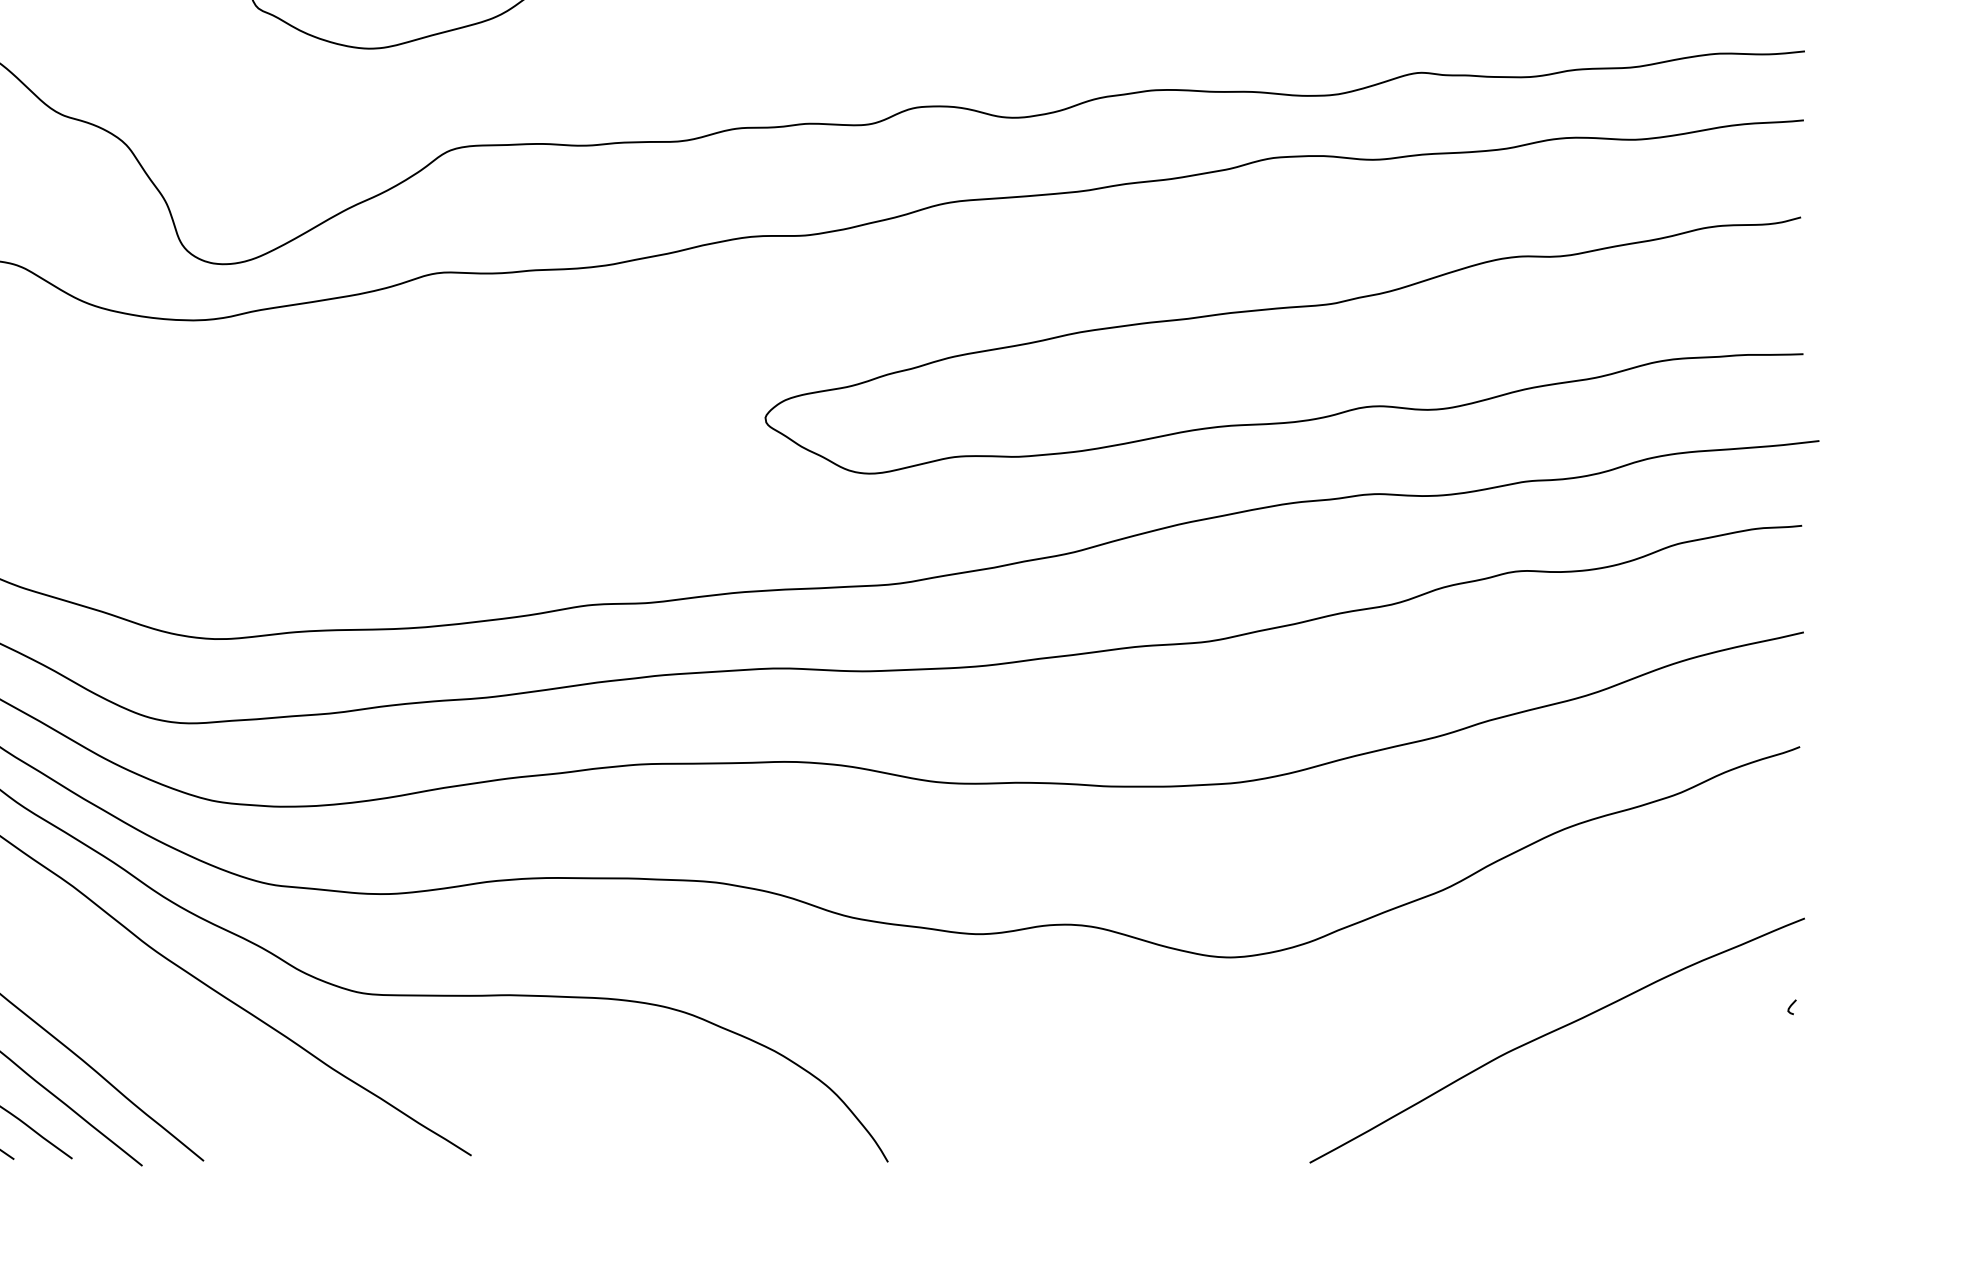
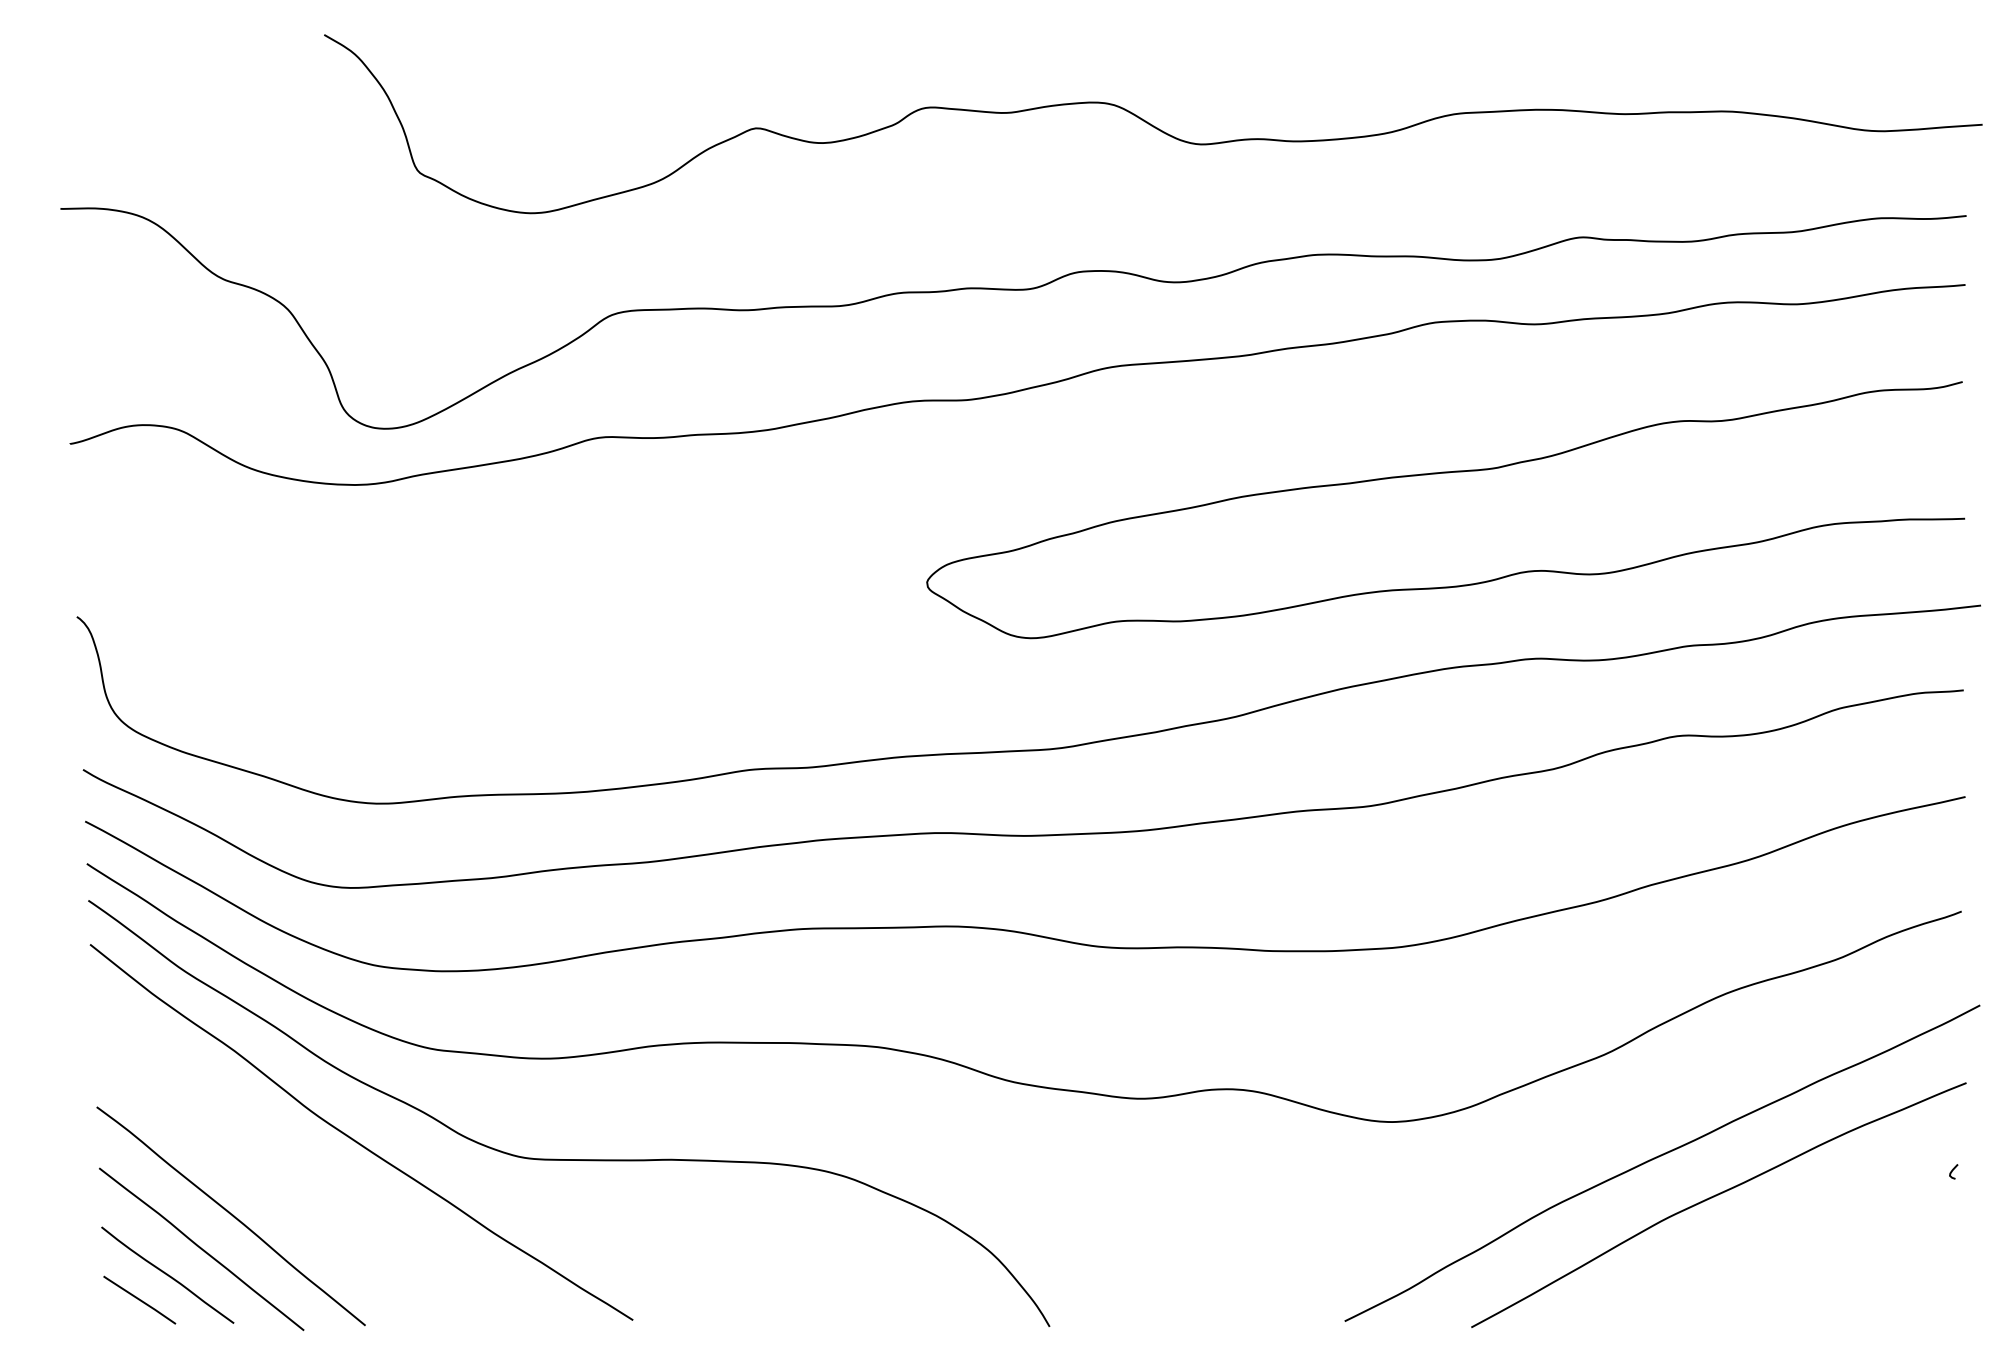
curve: (1497, 992) -> (1659, 1157), added

